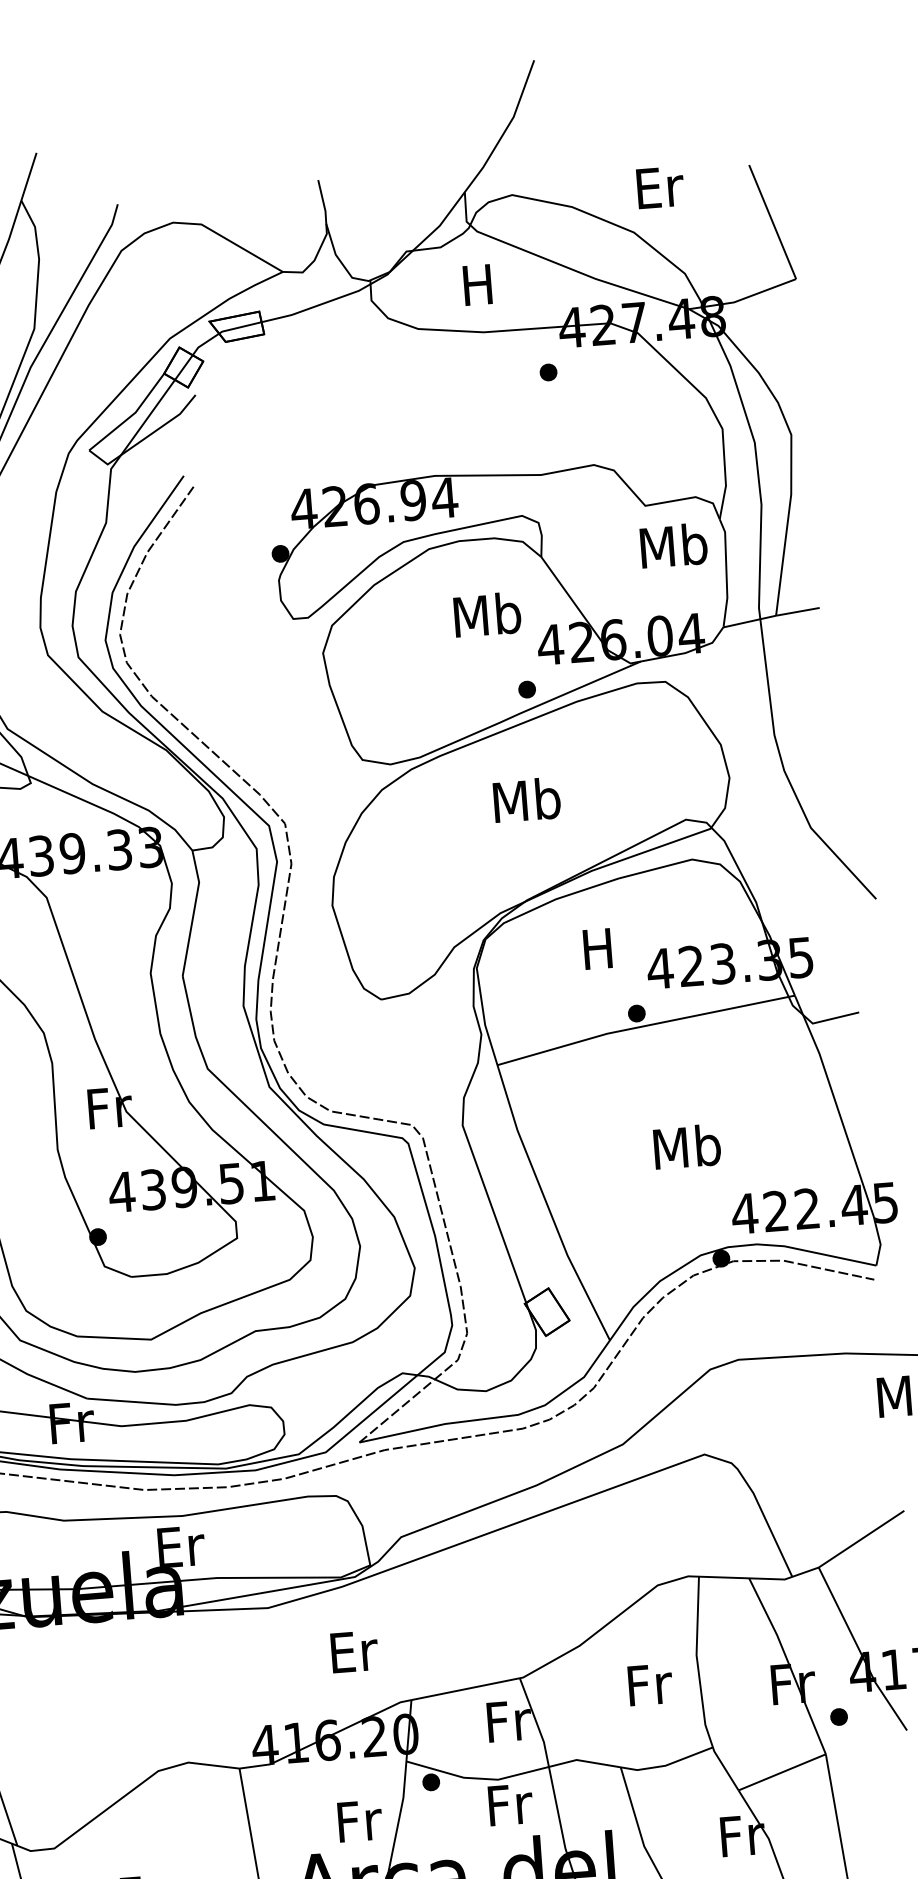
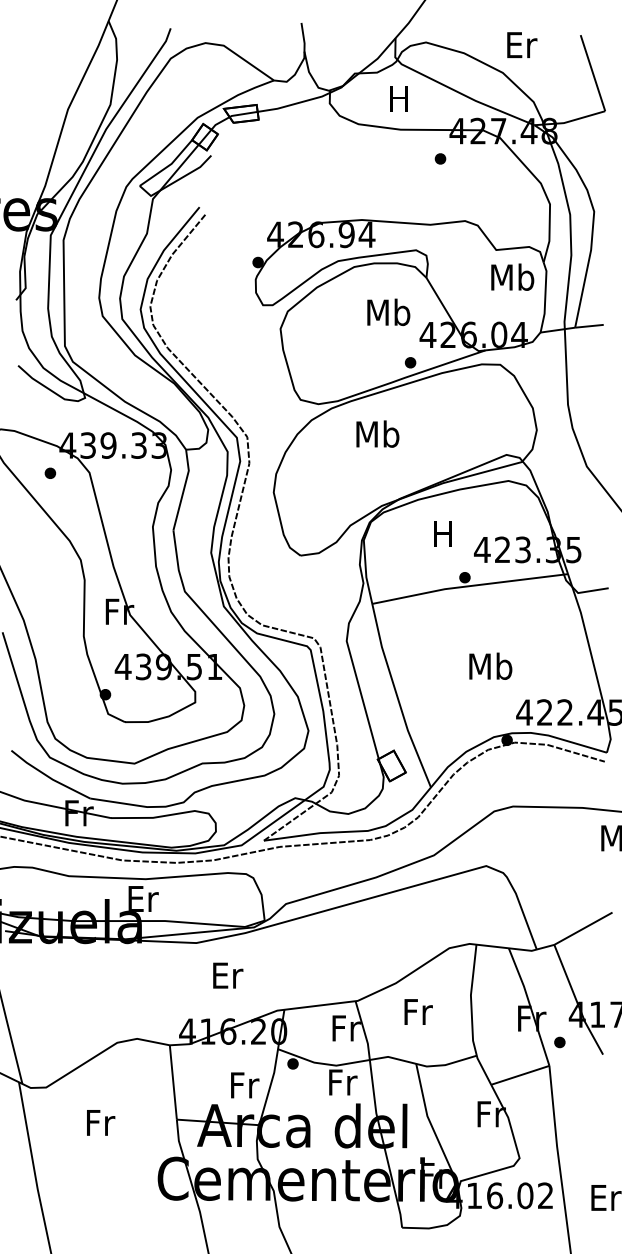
text: (526, 799) -> (377, 433), moved
text: (355, 1651) -> (228, 975), moved
text: (650, 1683) -> (418, 1011), moved

